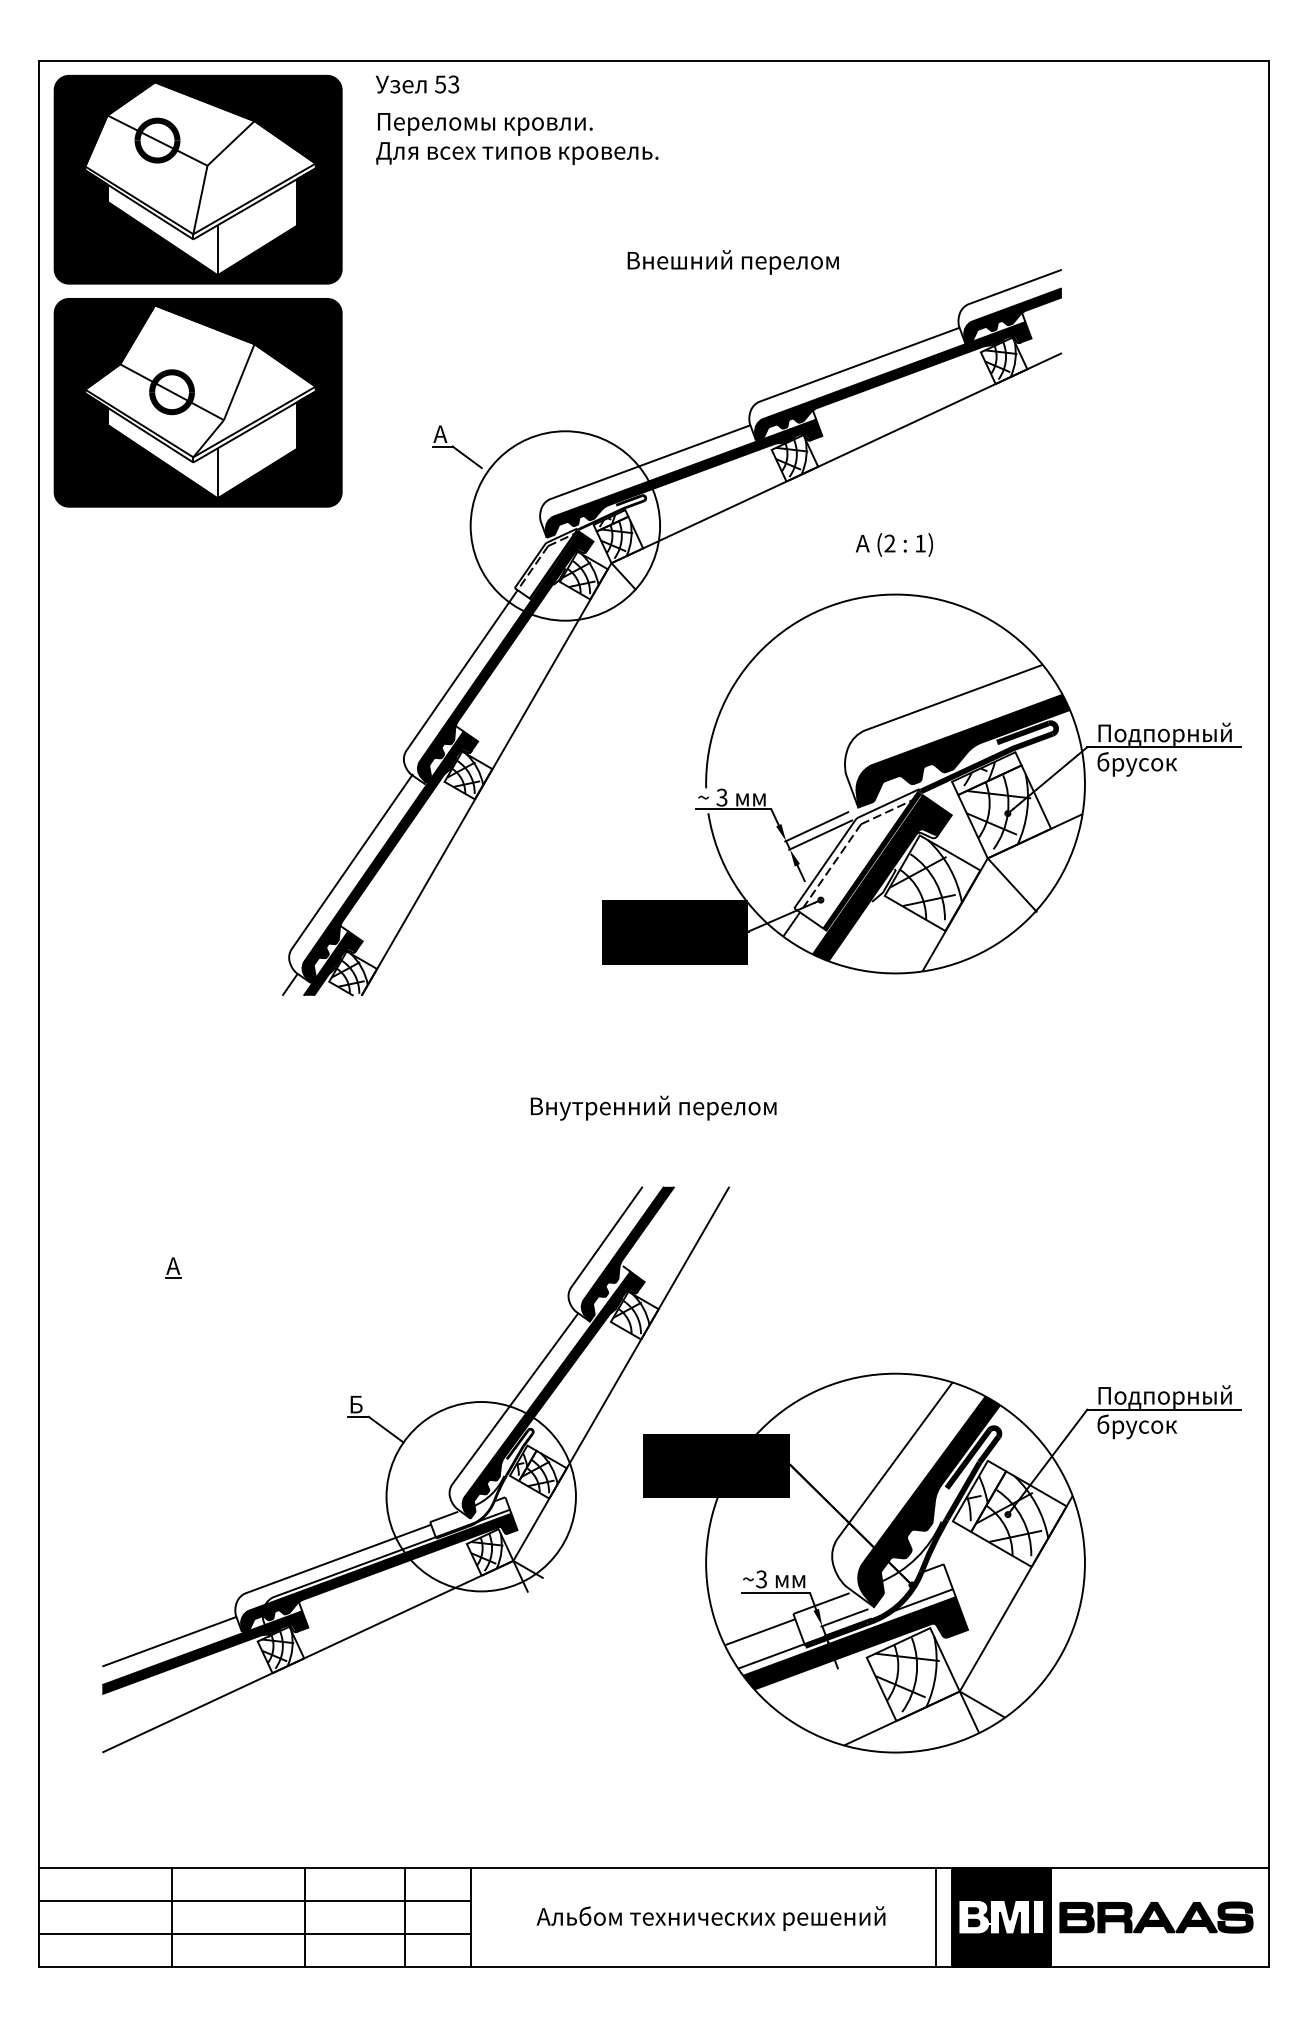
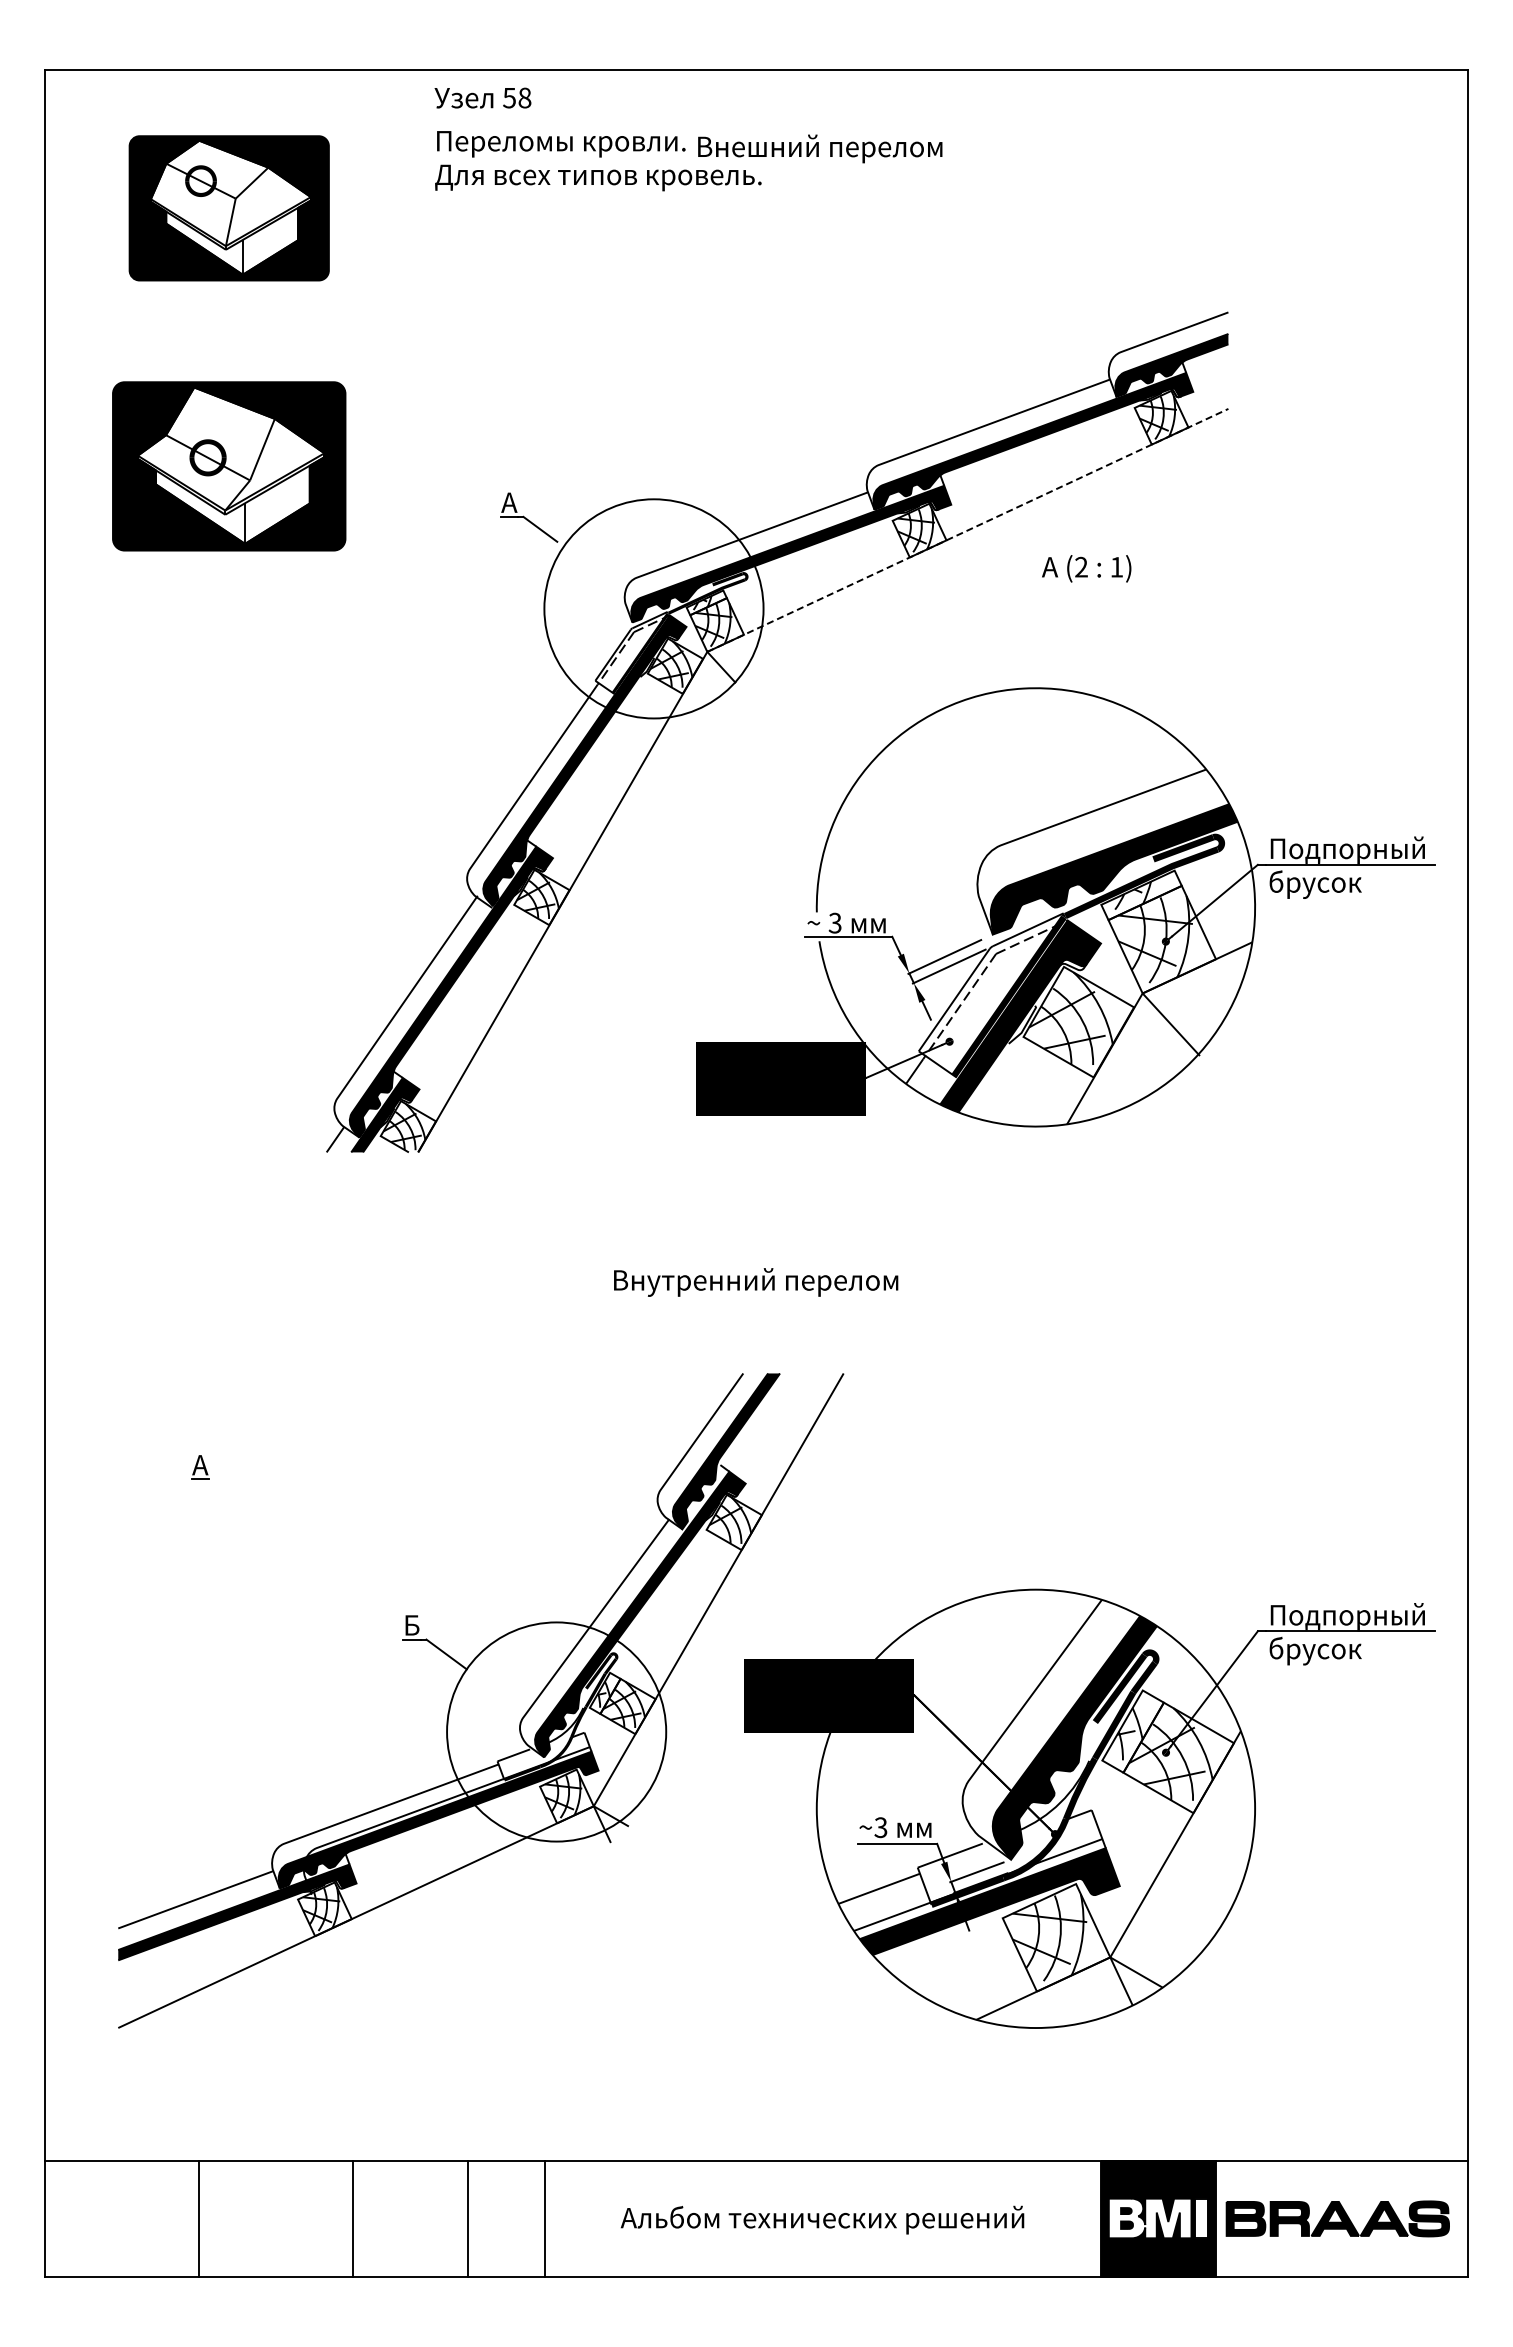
text: (453, 84) -> (524, 97), 53 -> 58
part: (198, 179) -> (229, 208), size x0.6
text: (733, 262) -> (820, 148), moved
part: (198, 402) -> (229, 466), size x0.7
line: (837, 458) -> (968, 530), solid -> dashed
text: (894, 544) -> (1086, 568), moved
line: (255, 1900) -> (295, 2199), removed
line: (936, 1917) -> (1083, 2218), removed
line: (255, 1934) -> (295, 2238), removed

